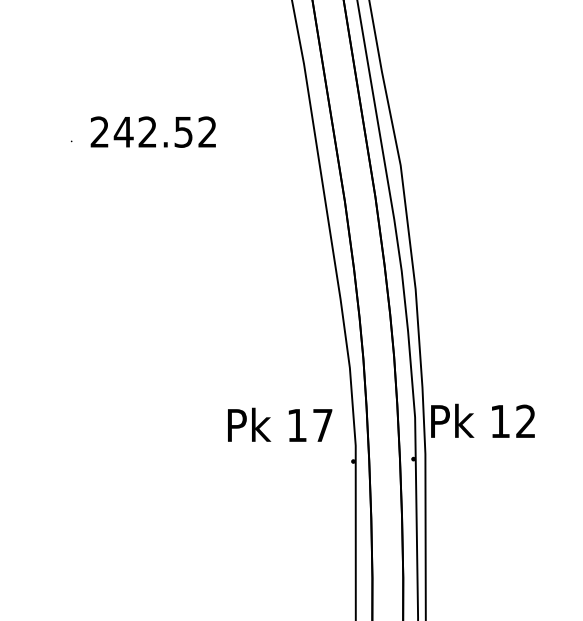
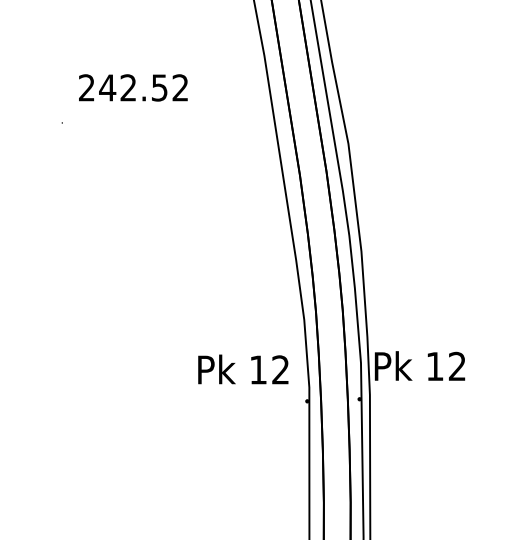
text: (153, 131) -> (133, 87), moved
text: (322, 424) -> (280, 369), 17 -> 12

